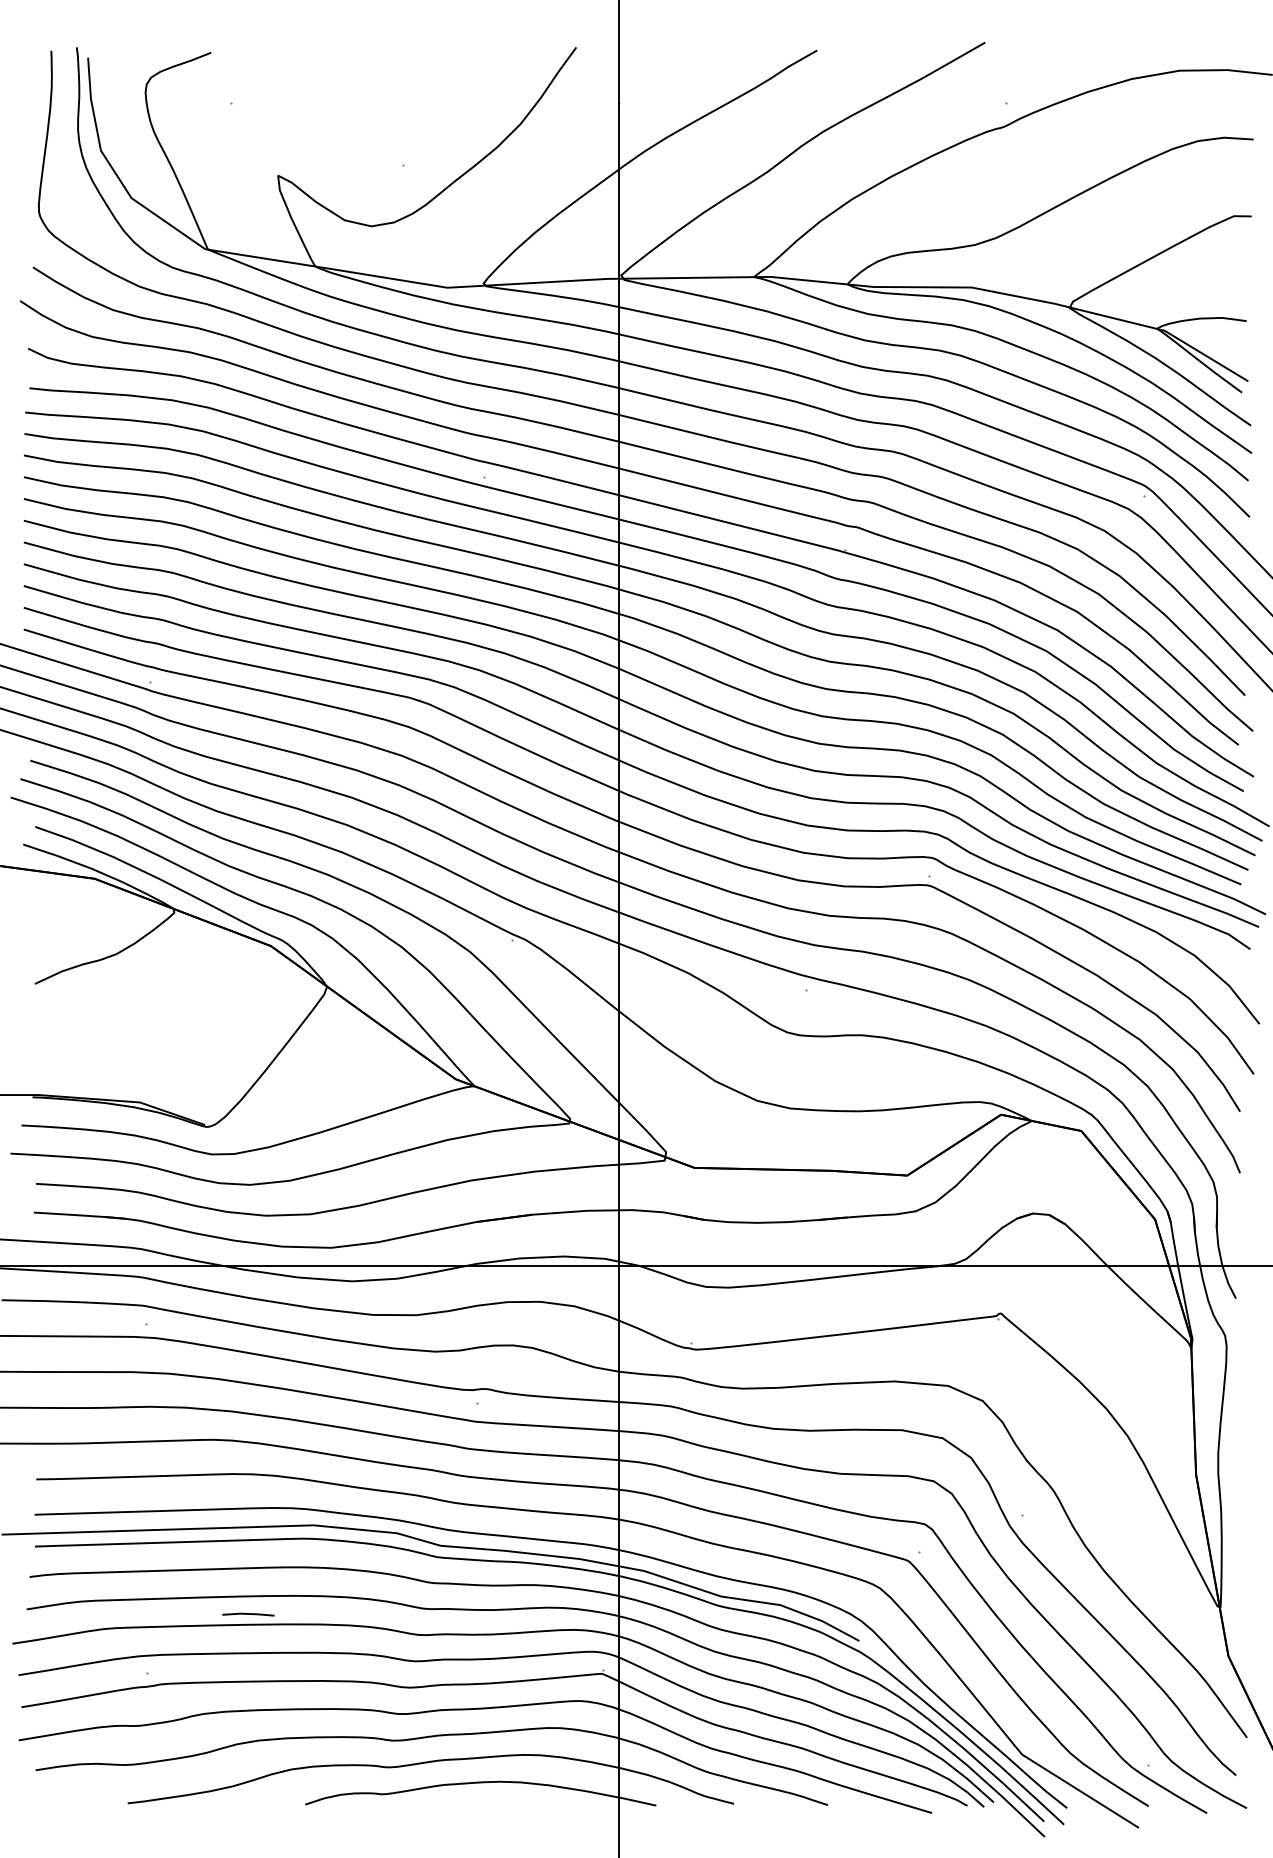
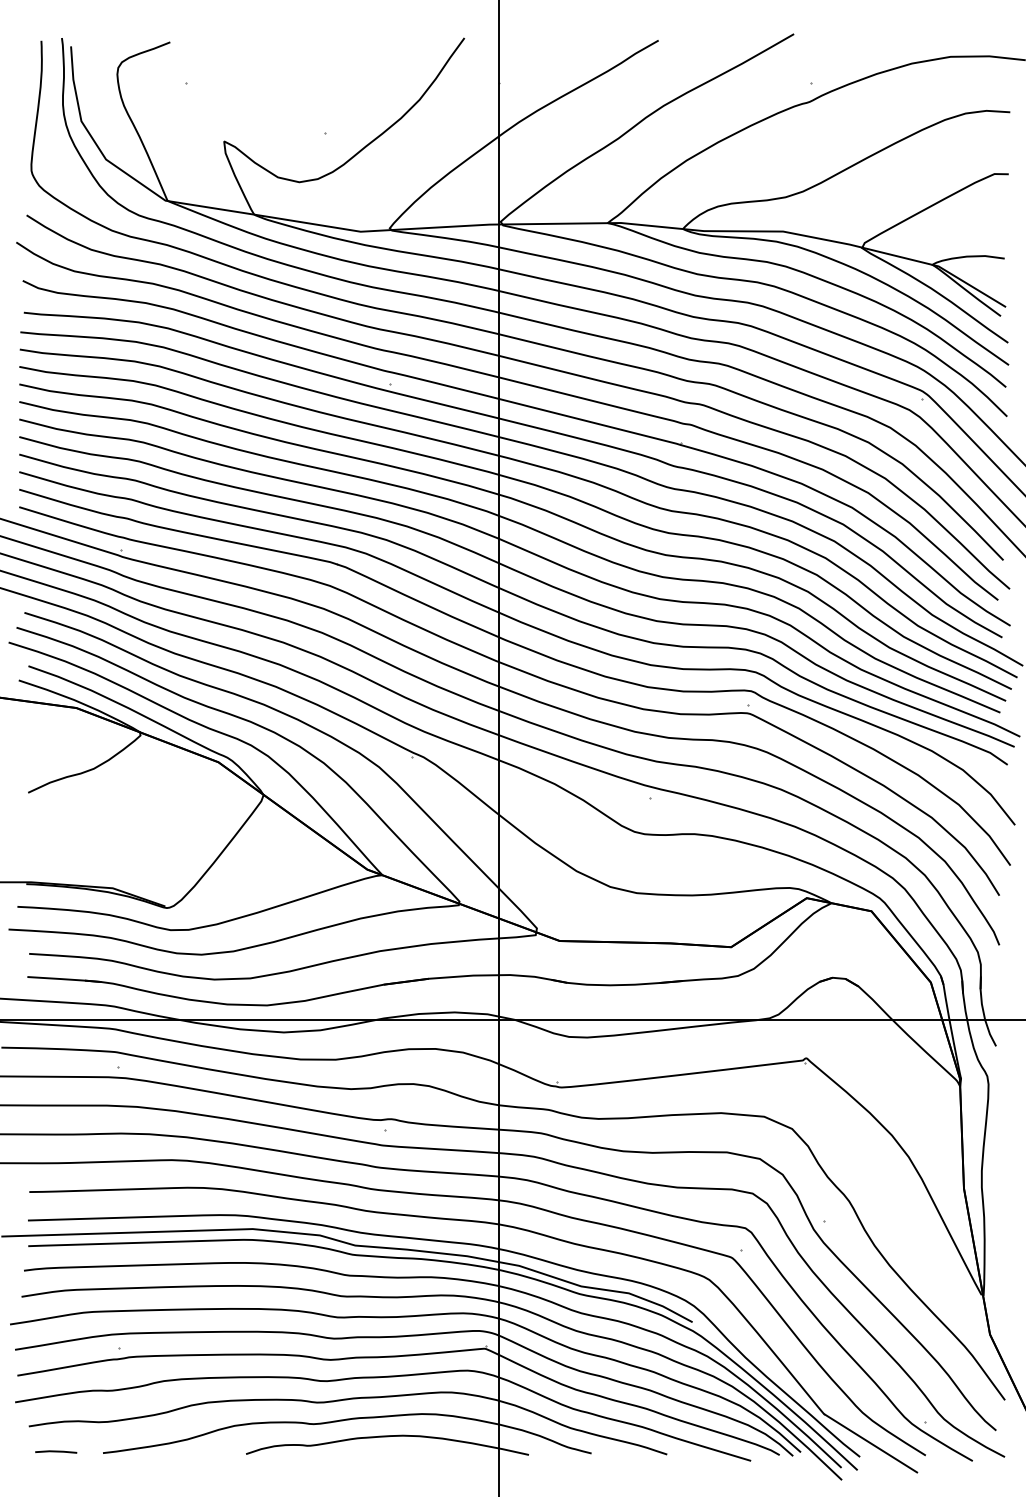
line: (248, 1613) -> (56, 1451), moved

